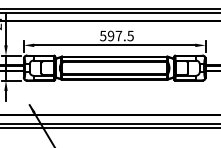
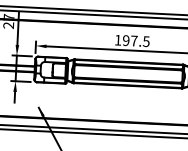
text: (103, 35) -> (118, 39), 597.5 -> 197.5

